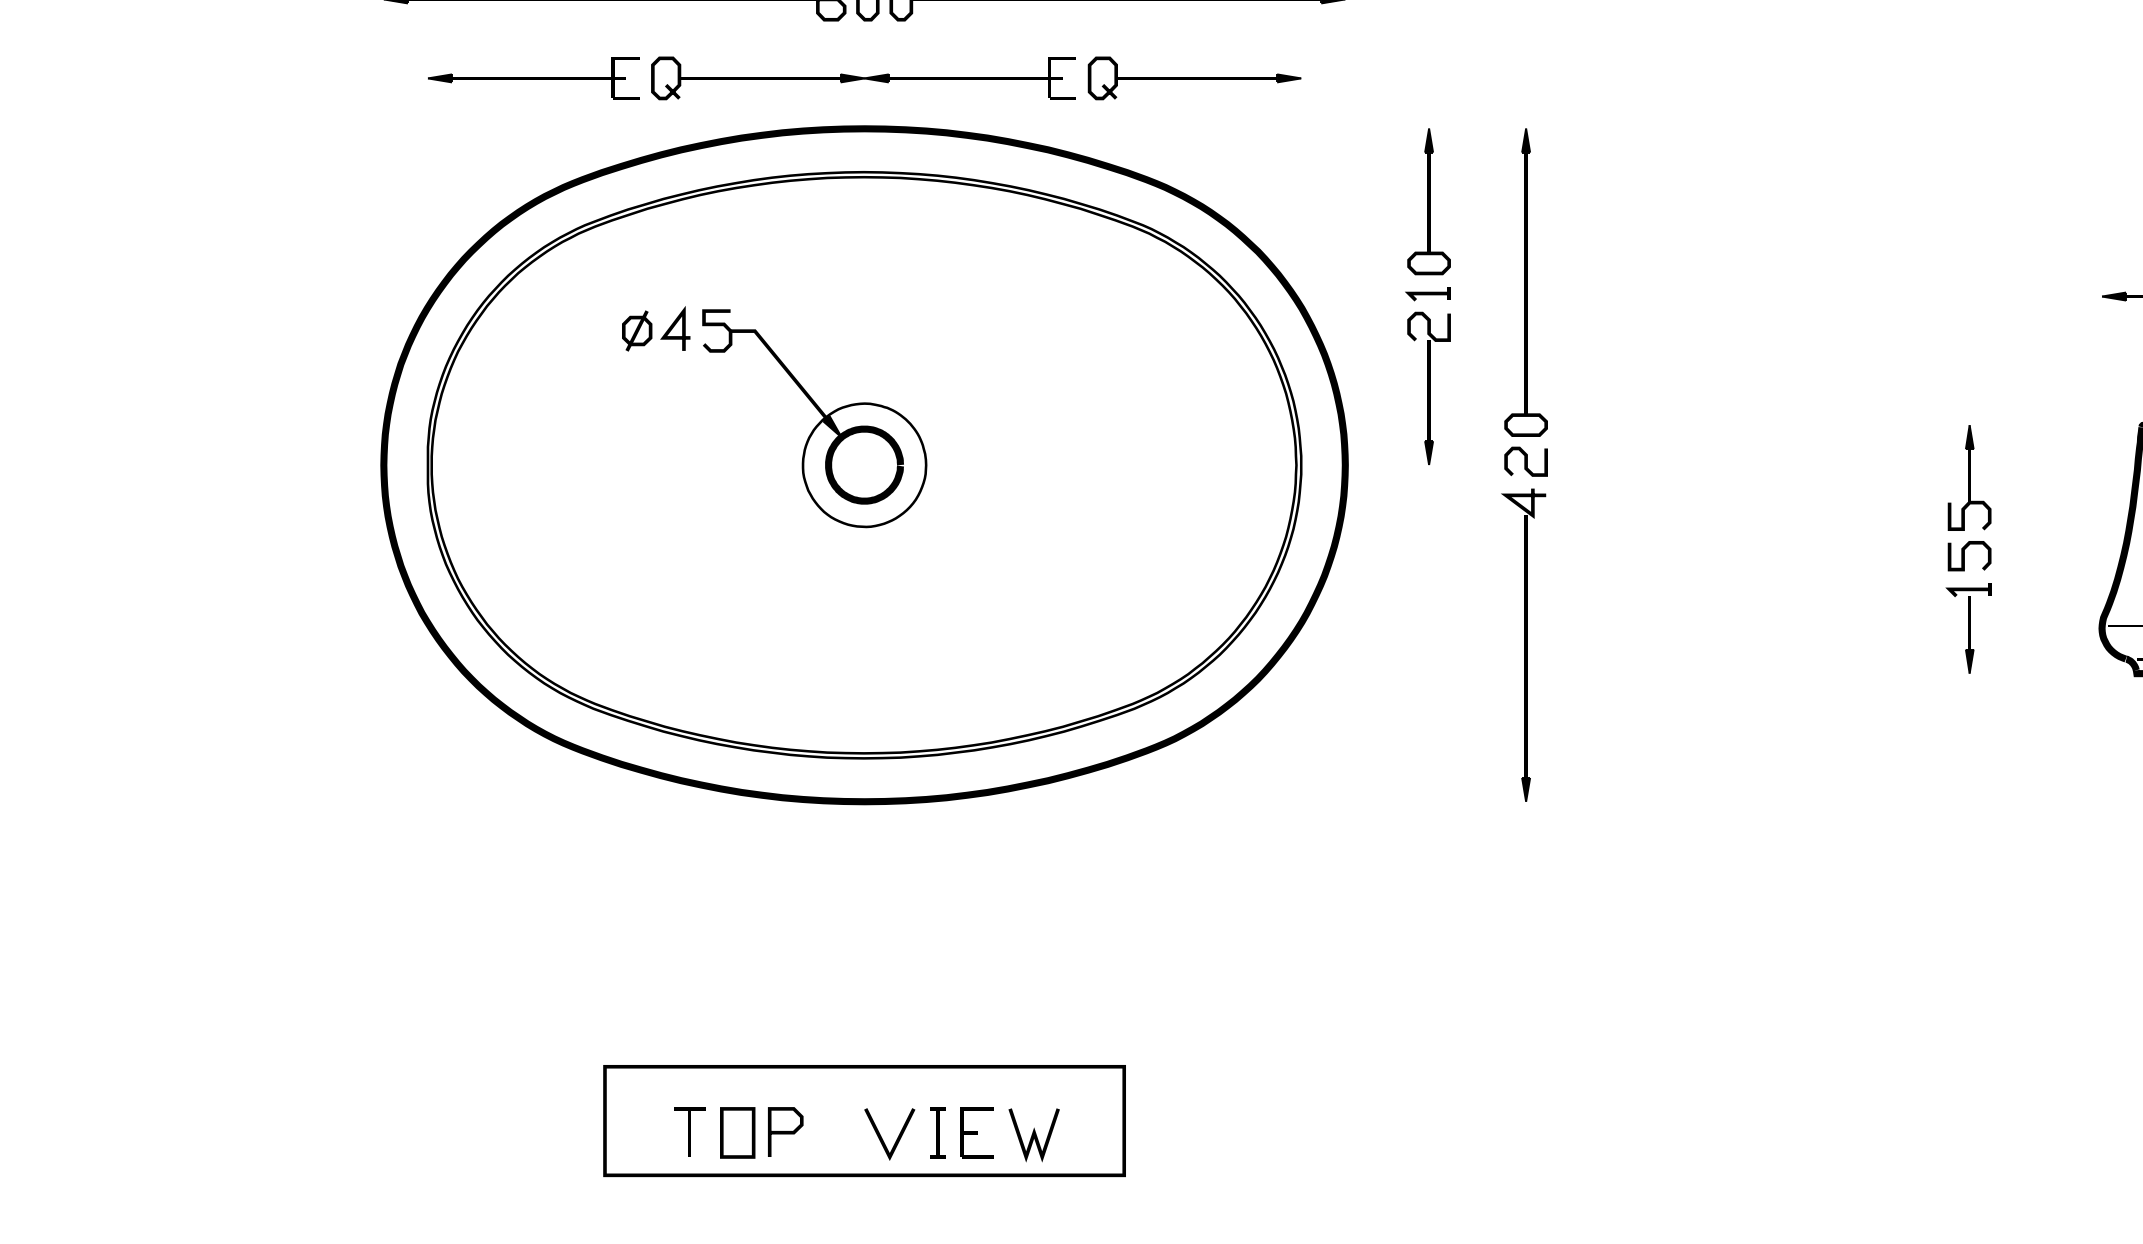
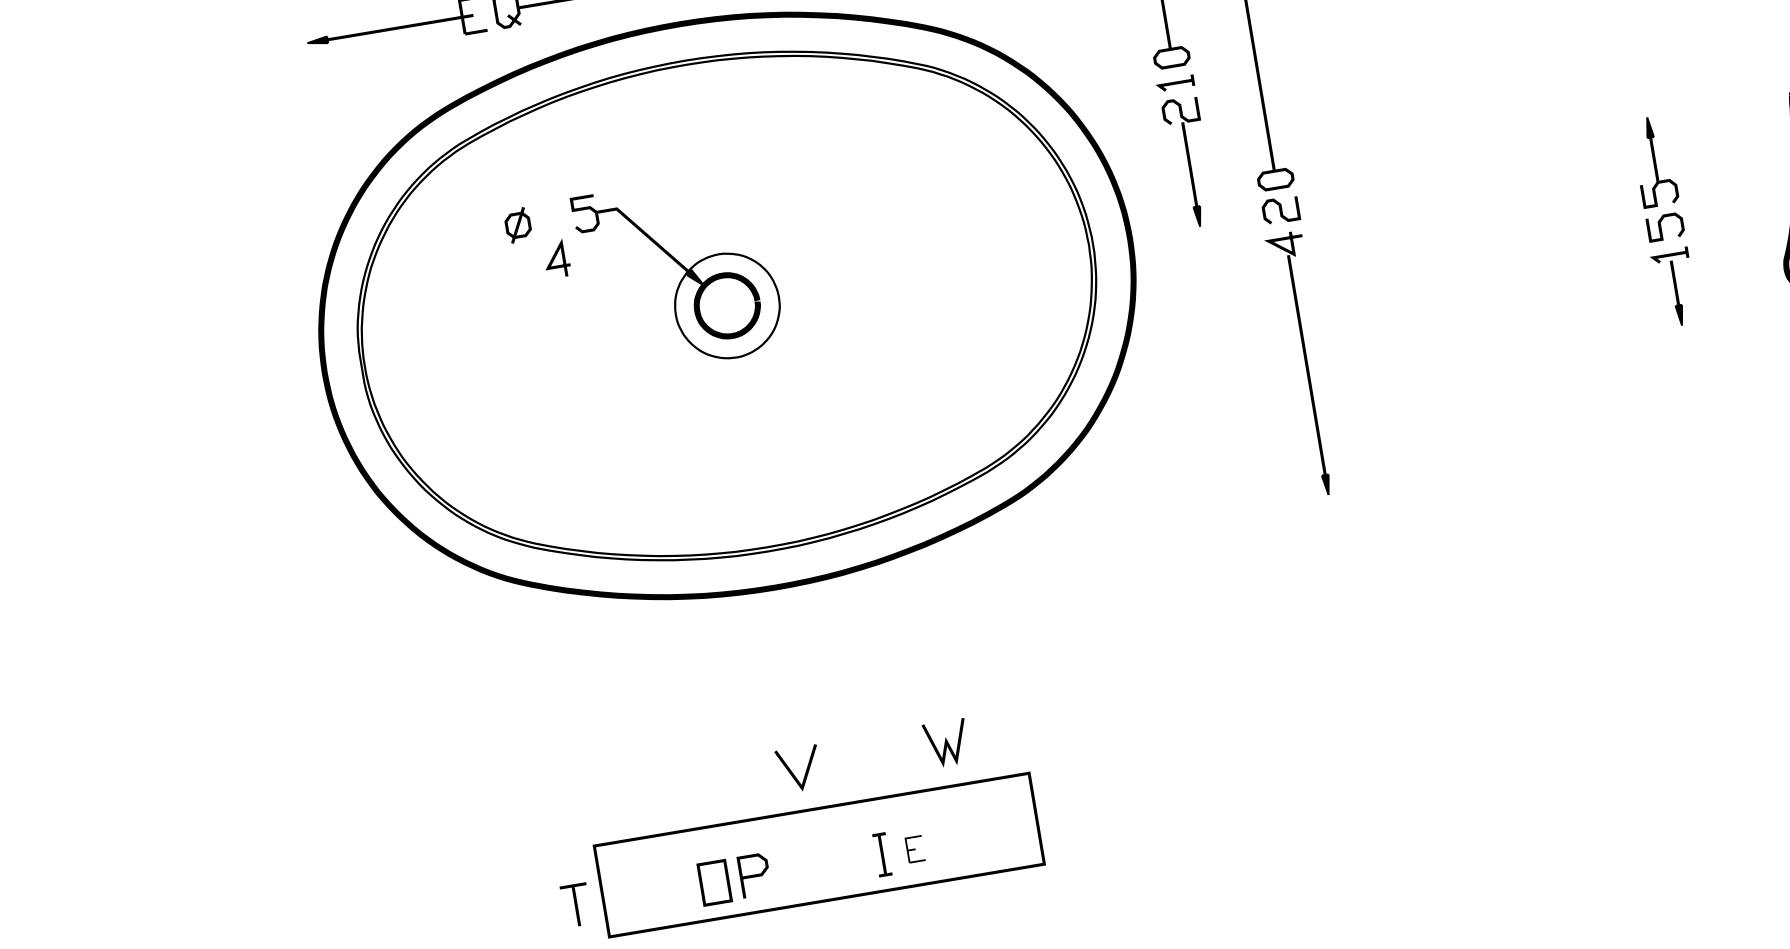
line: (674, 326) -> (555, 257), moved
part: (689, 1131) -> (576, 904), moved
part: (976, 1132) -> (914, 849), size x0.6
line: (1033, 1135) -> (946, 743), moved
line: (882, 1138) -> (793, 773), moved

